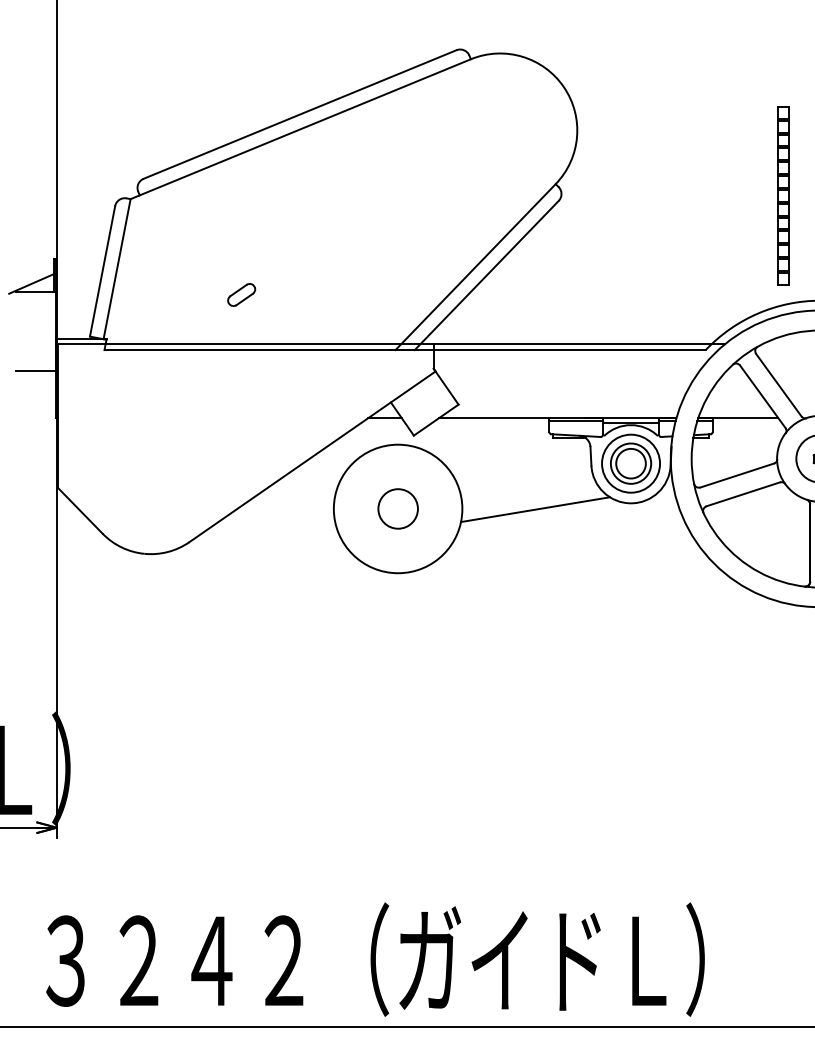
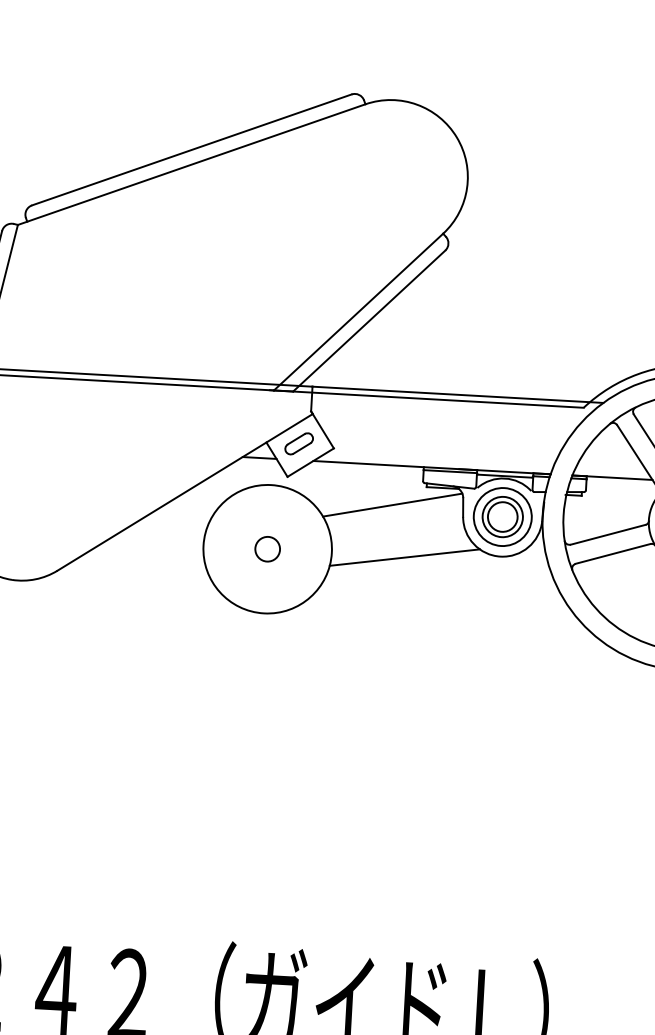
part: (241, 294) -> (299, 443), moved
line: (520, 457) -> (392, 504), added
circle: (397, 508) -> (267, 548), size x0.62

